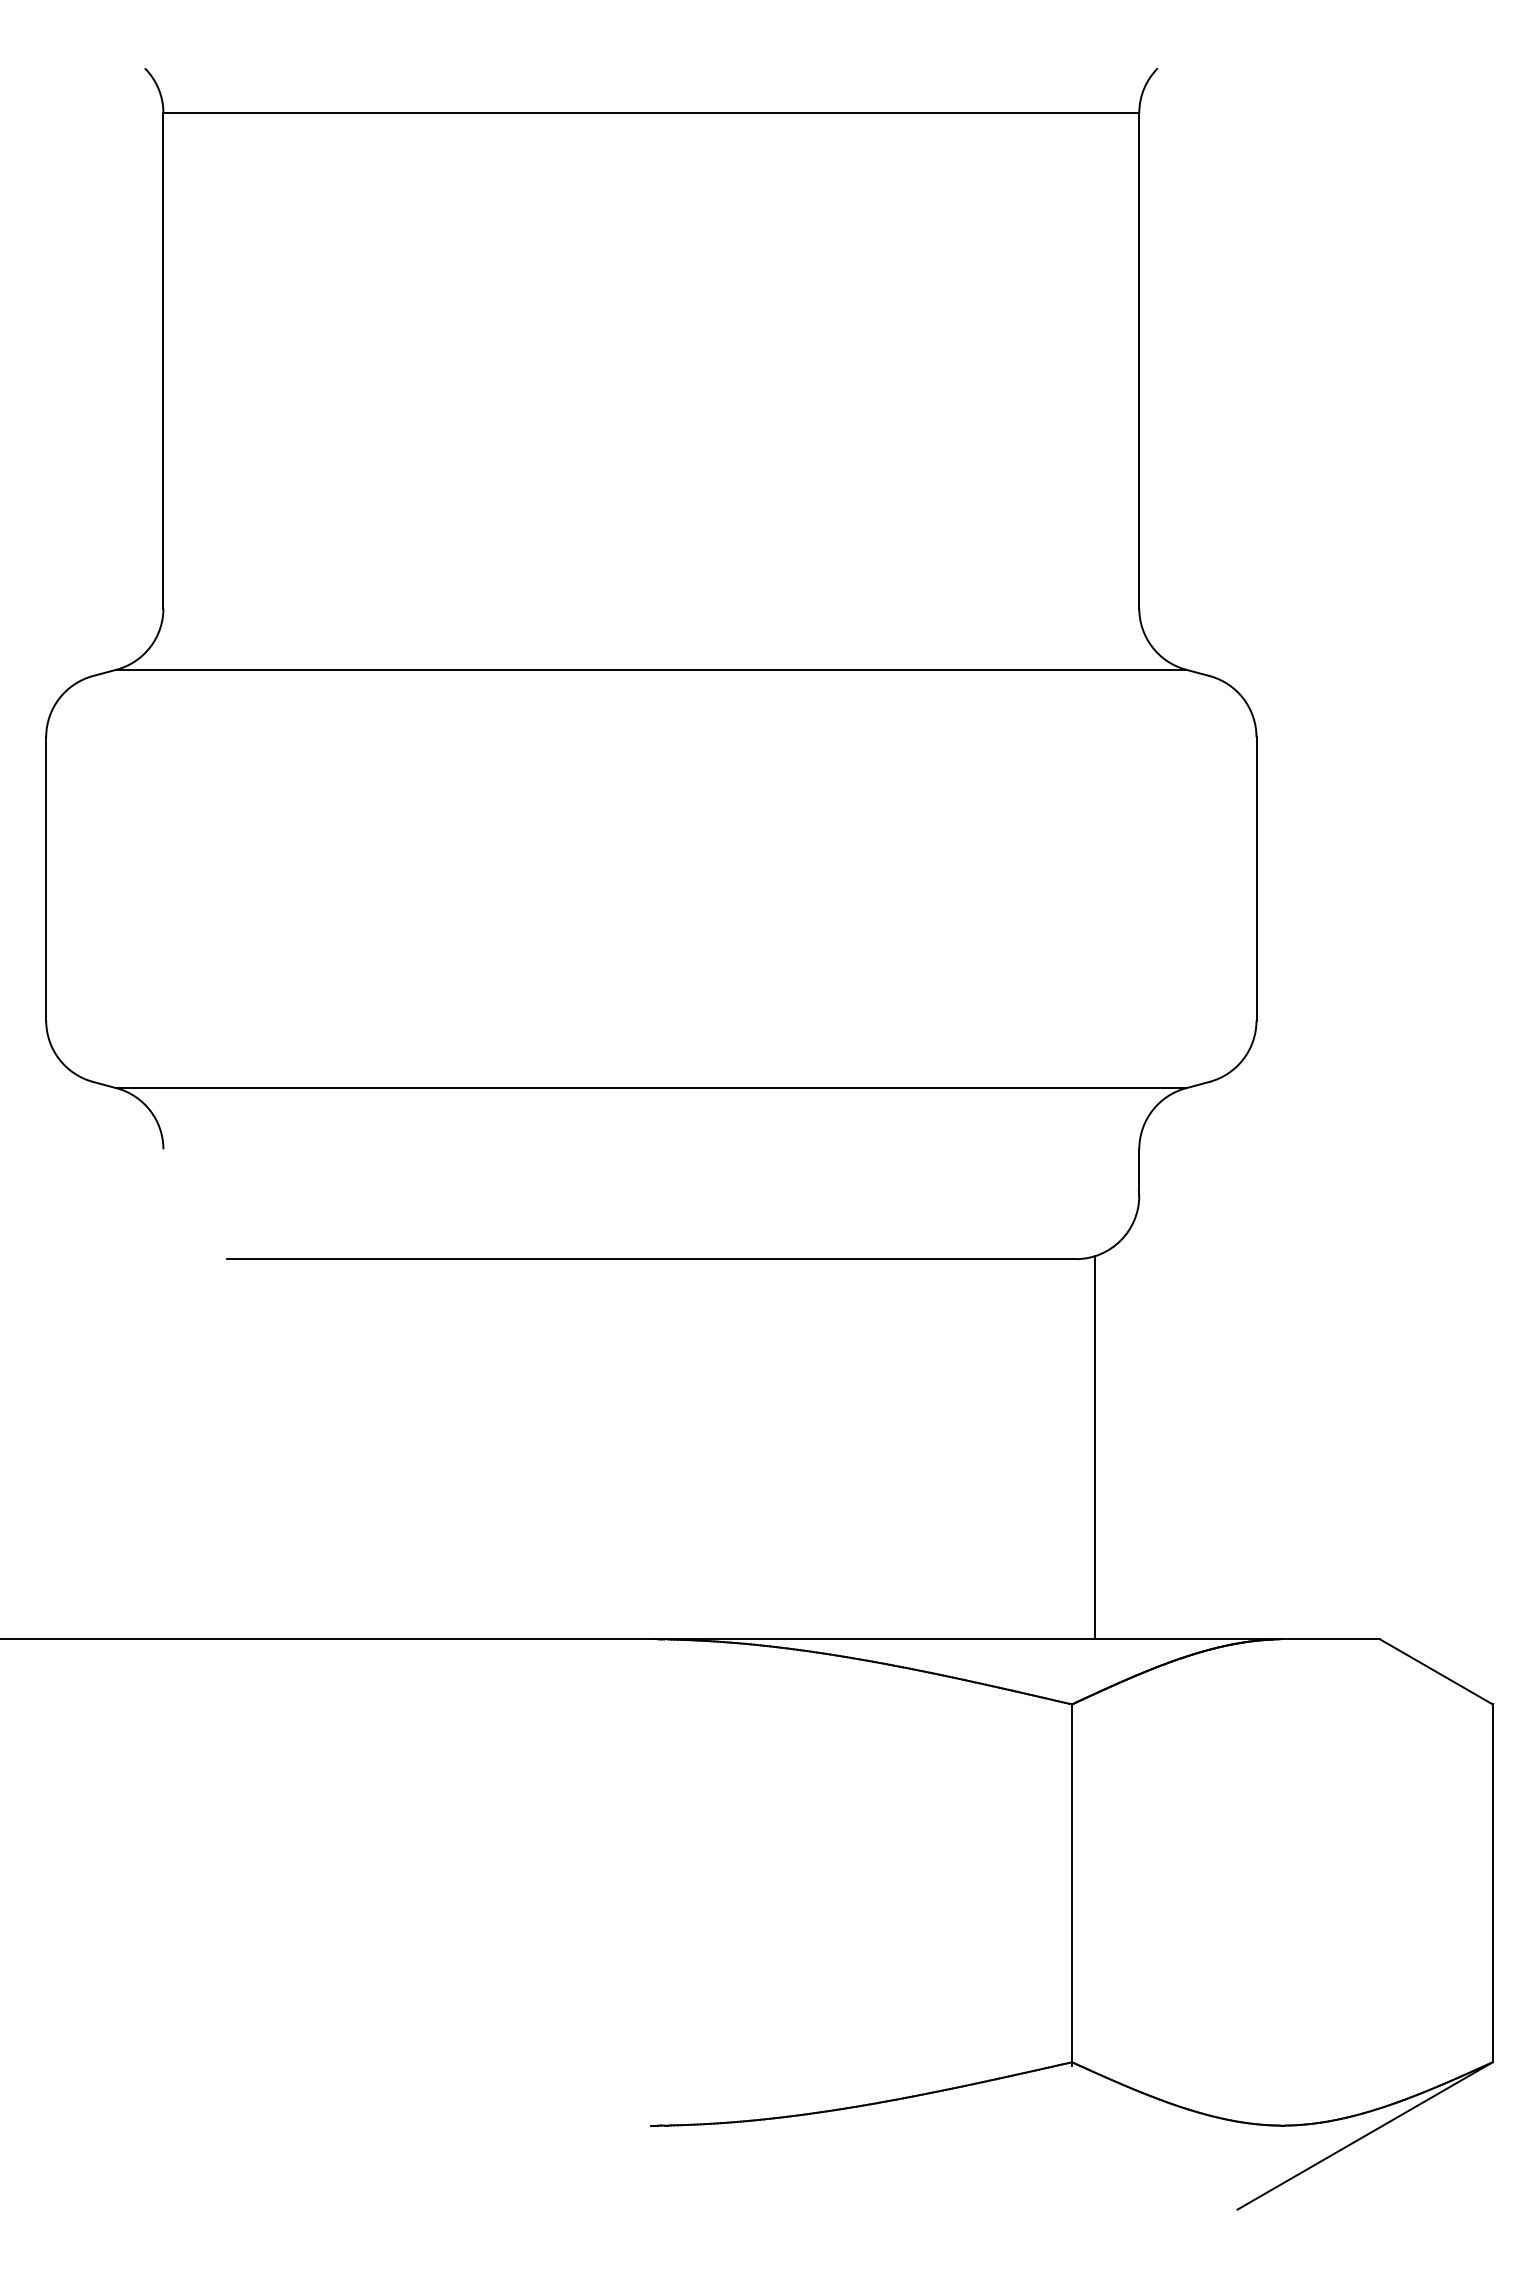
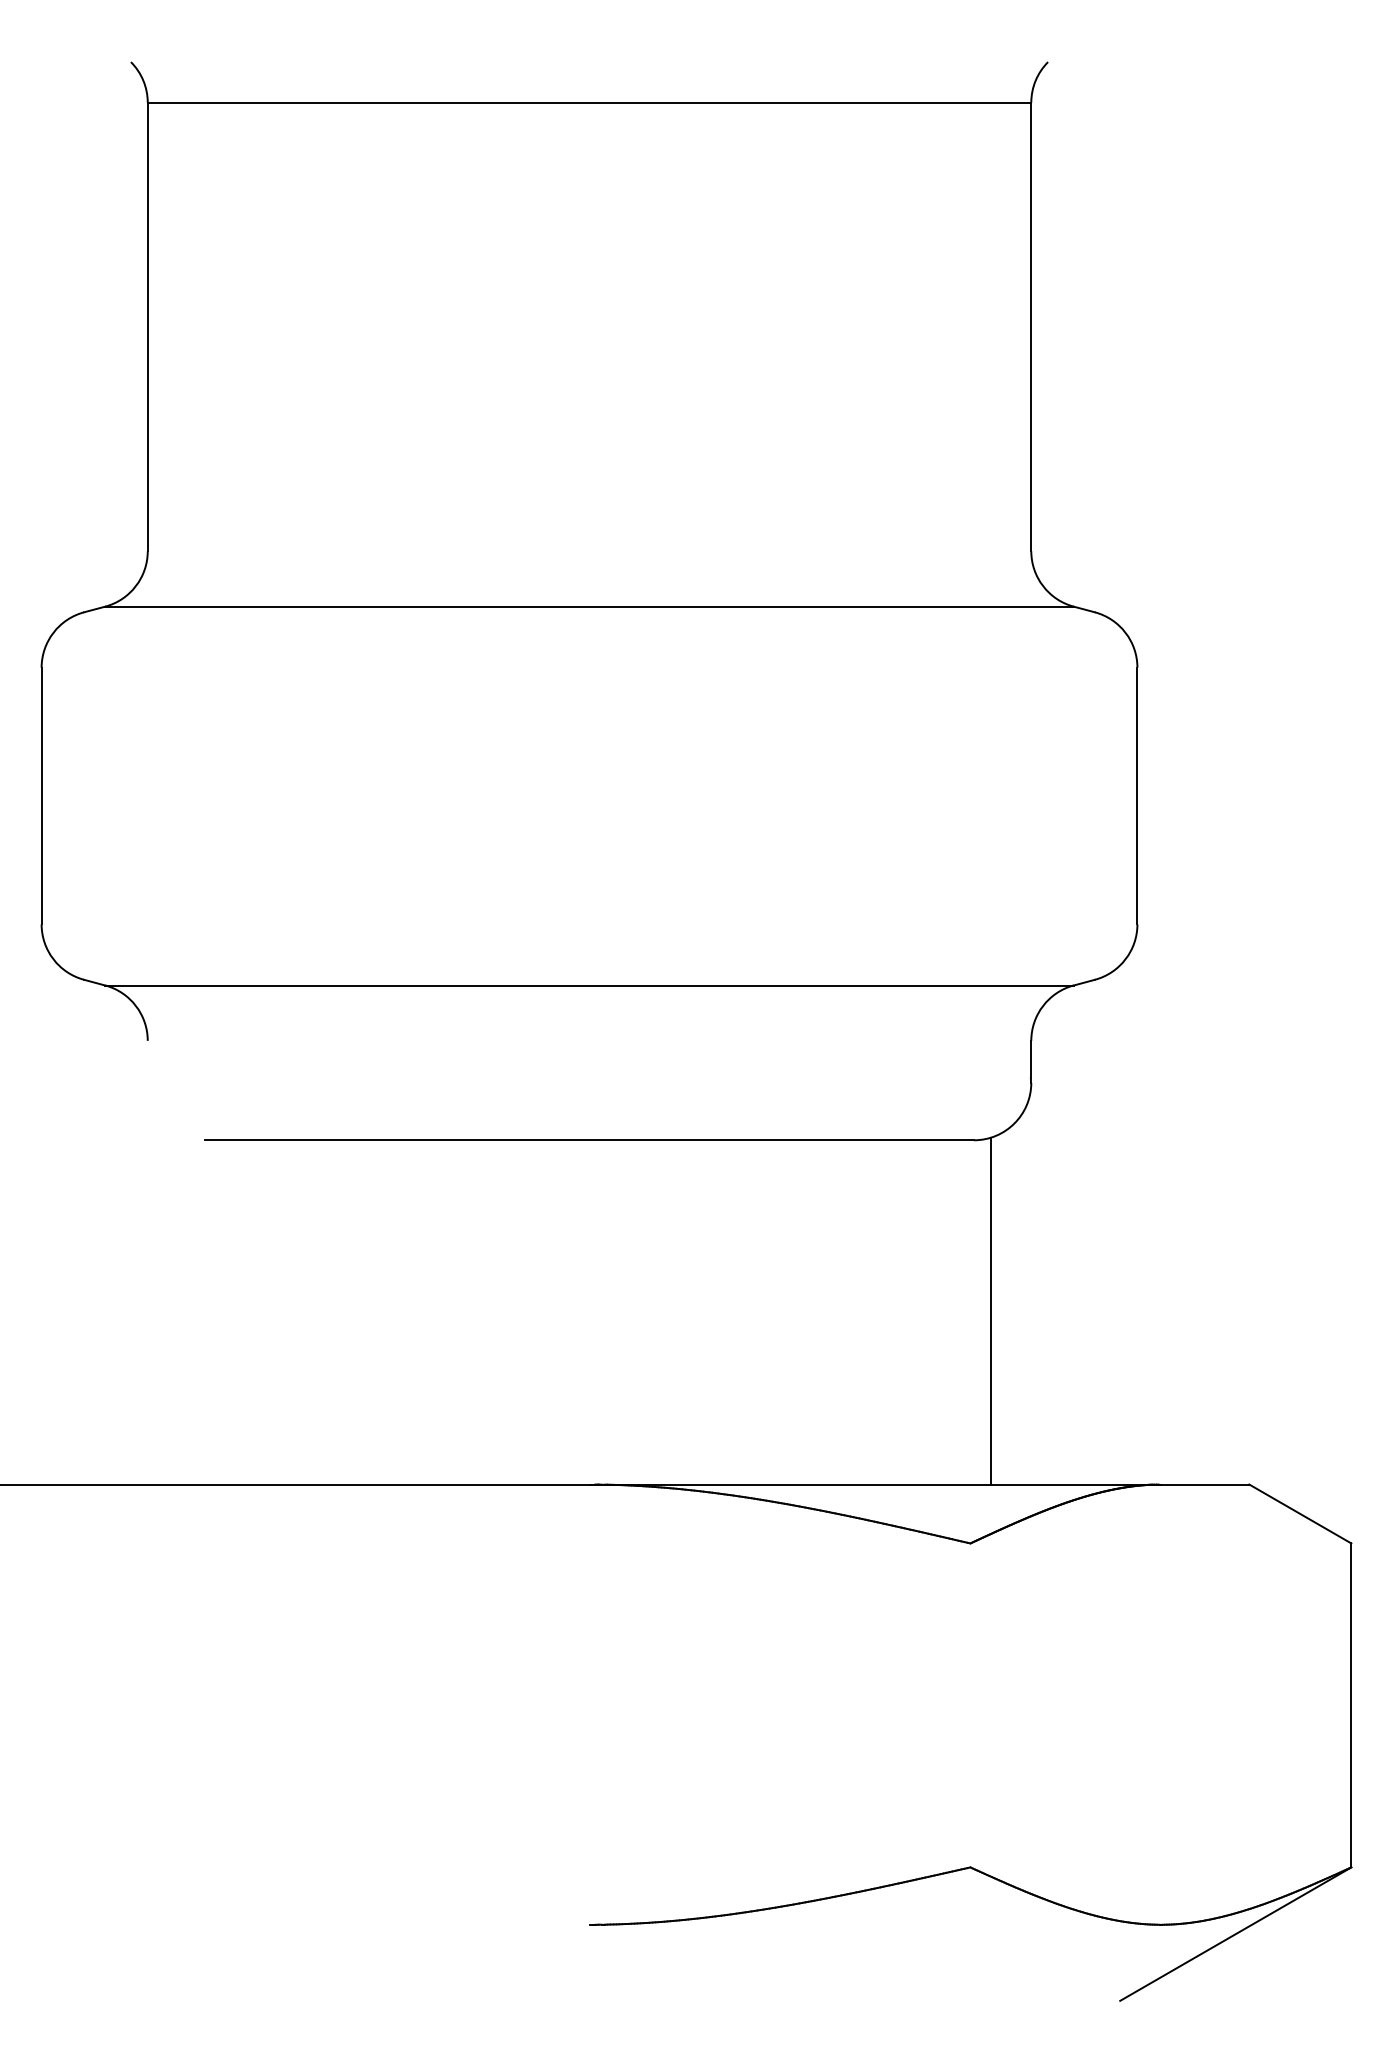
line: (1072, 1885) -> (970, 1707), removed

